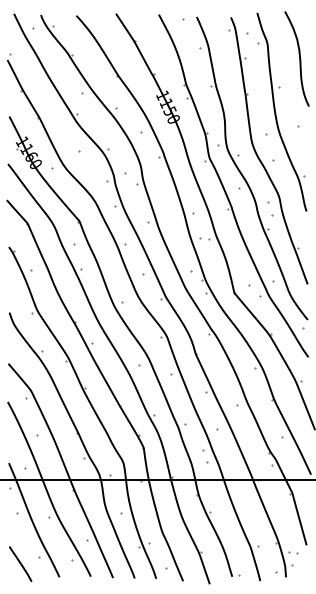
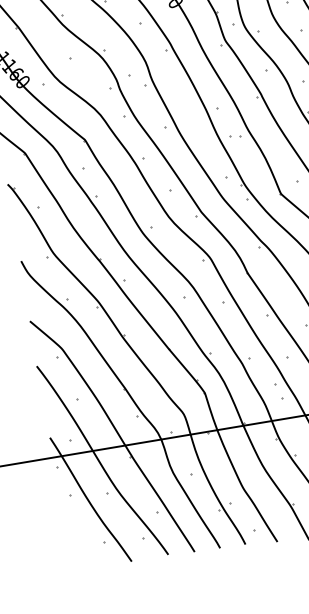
line: (20, 563) -> (83, 553), removed

